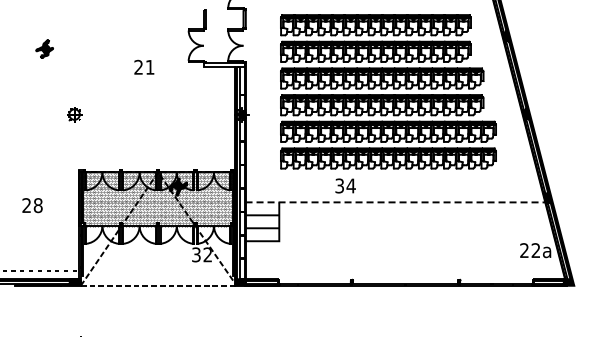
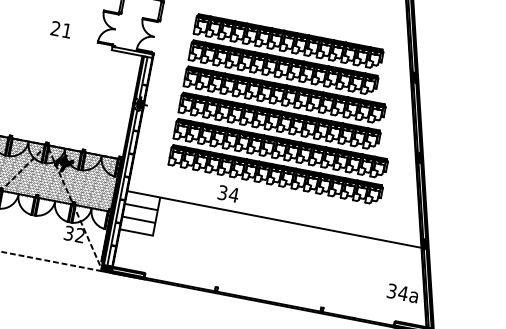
text: (144, 66) -> (61, 28), moved
line: (395, 202) -> (274, 219), dashed -> solid
text: (530, 250) -> (397, 292), 22a -> 34a

